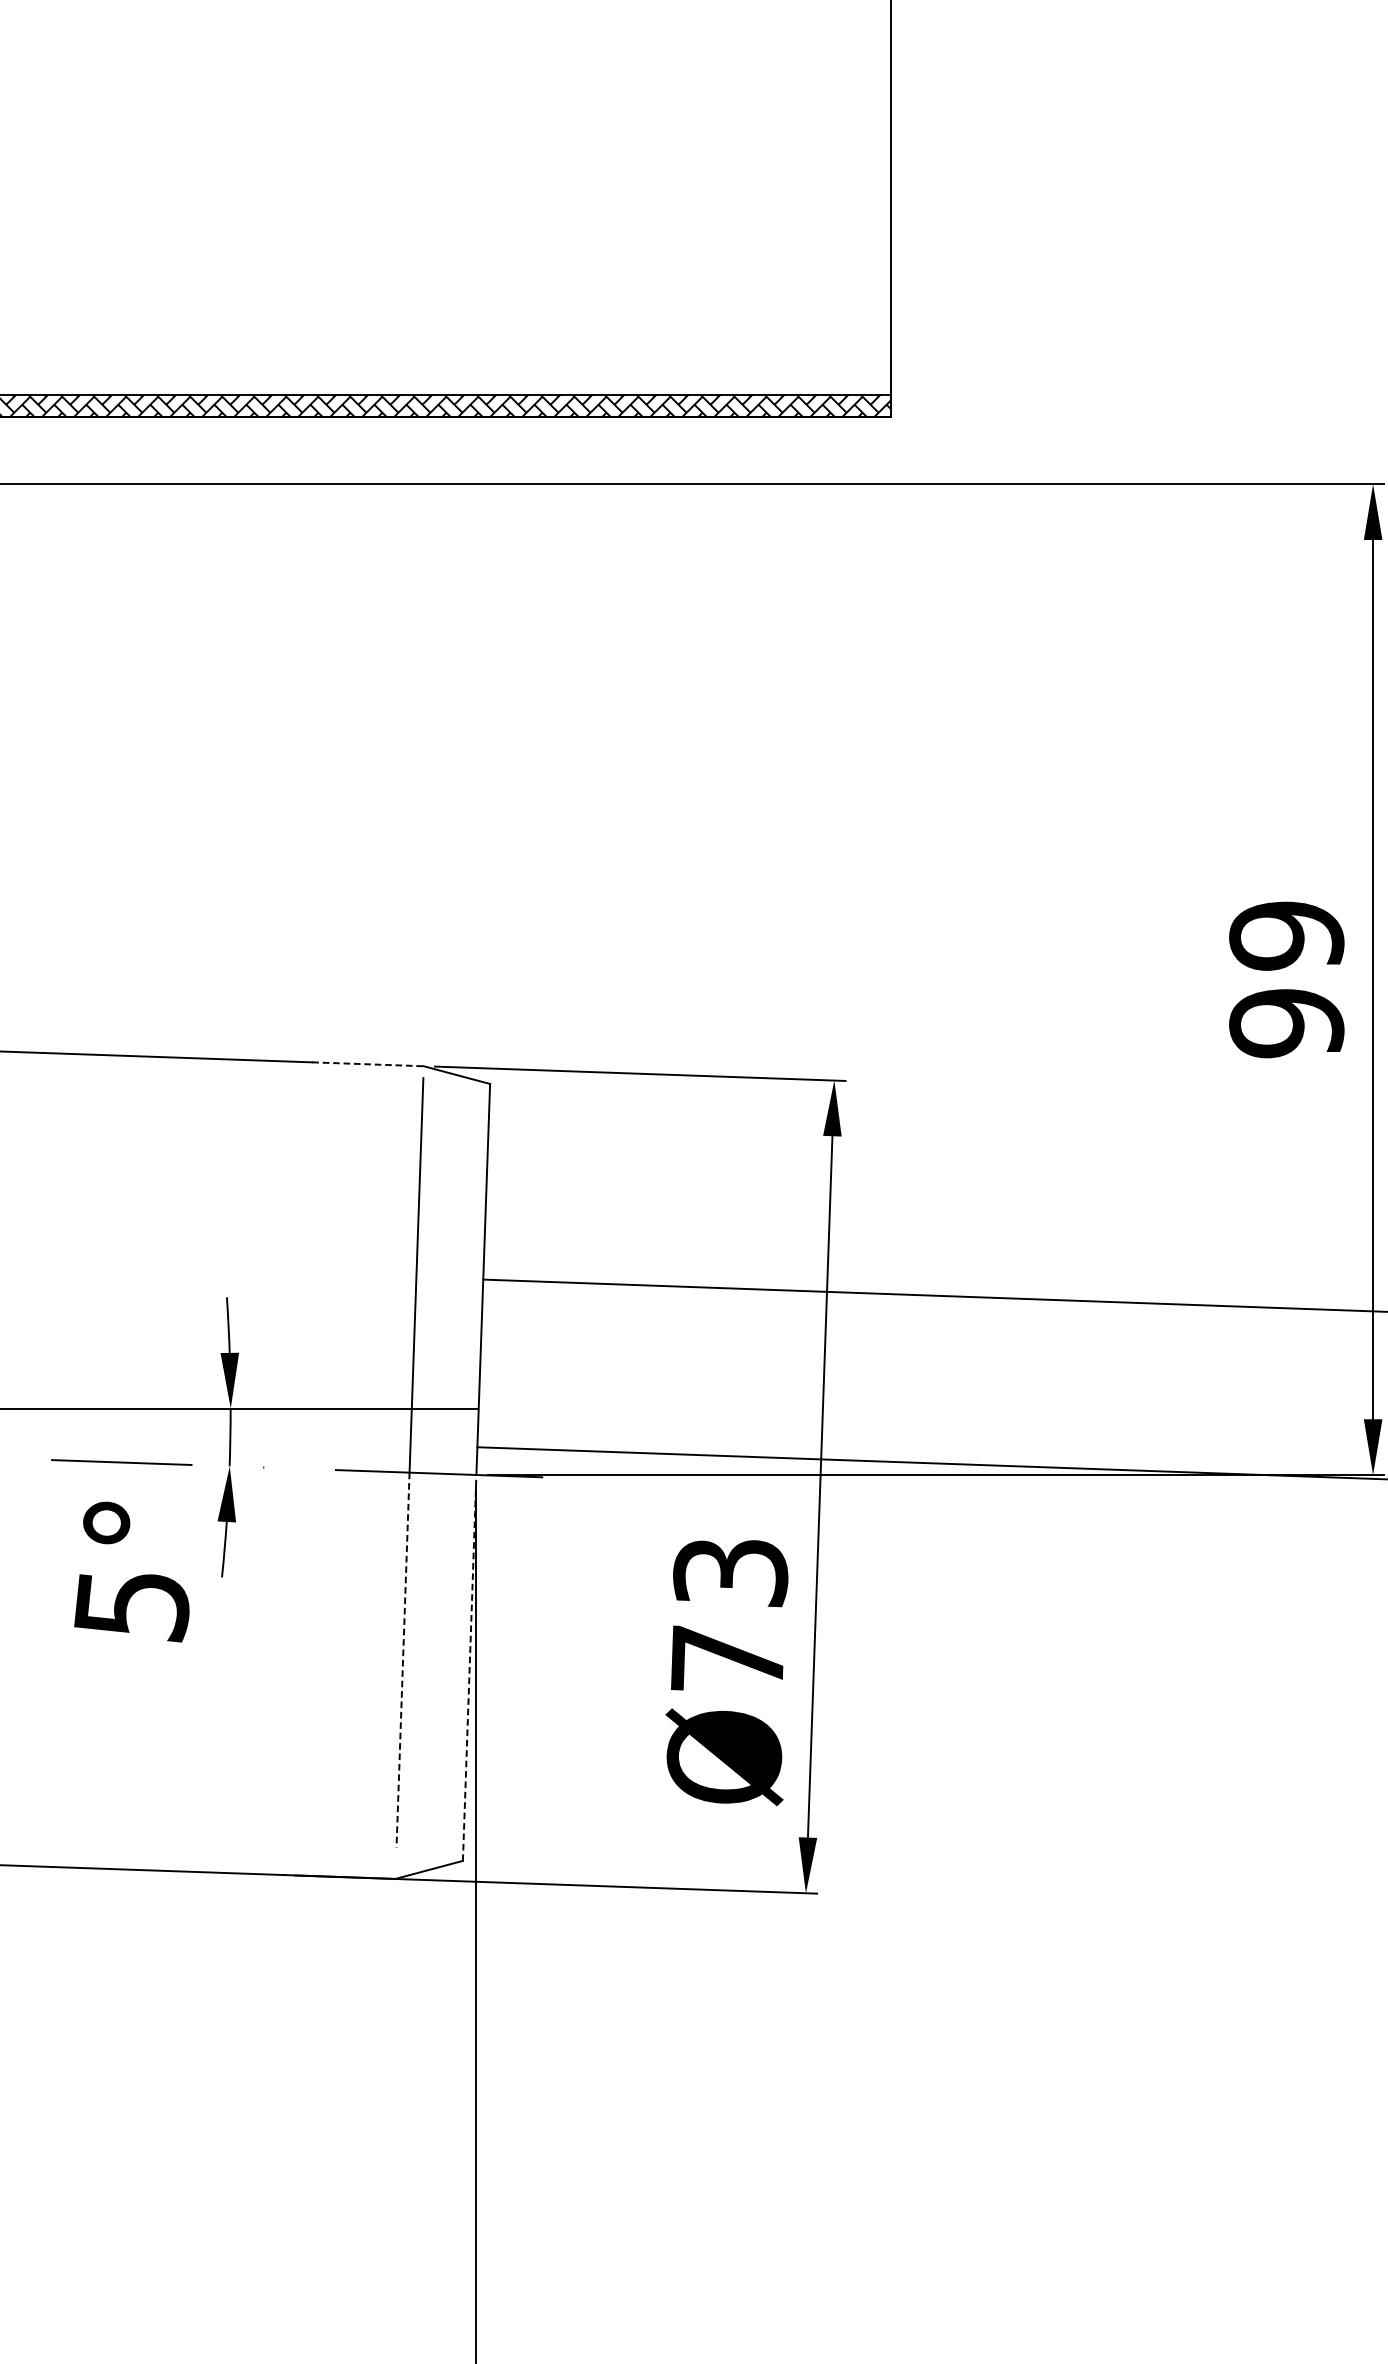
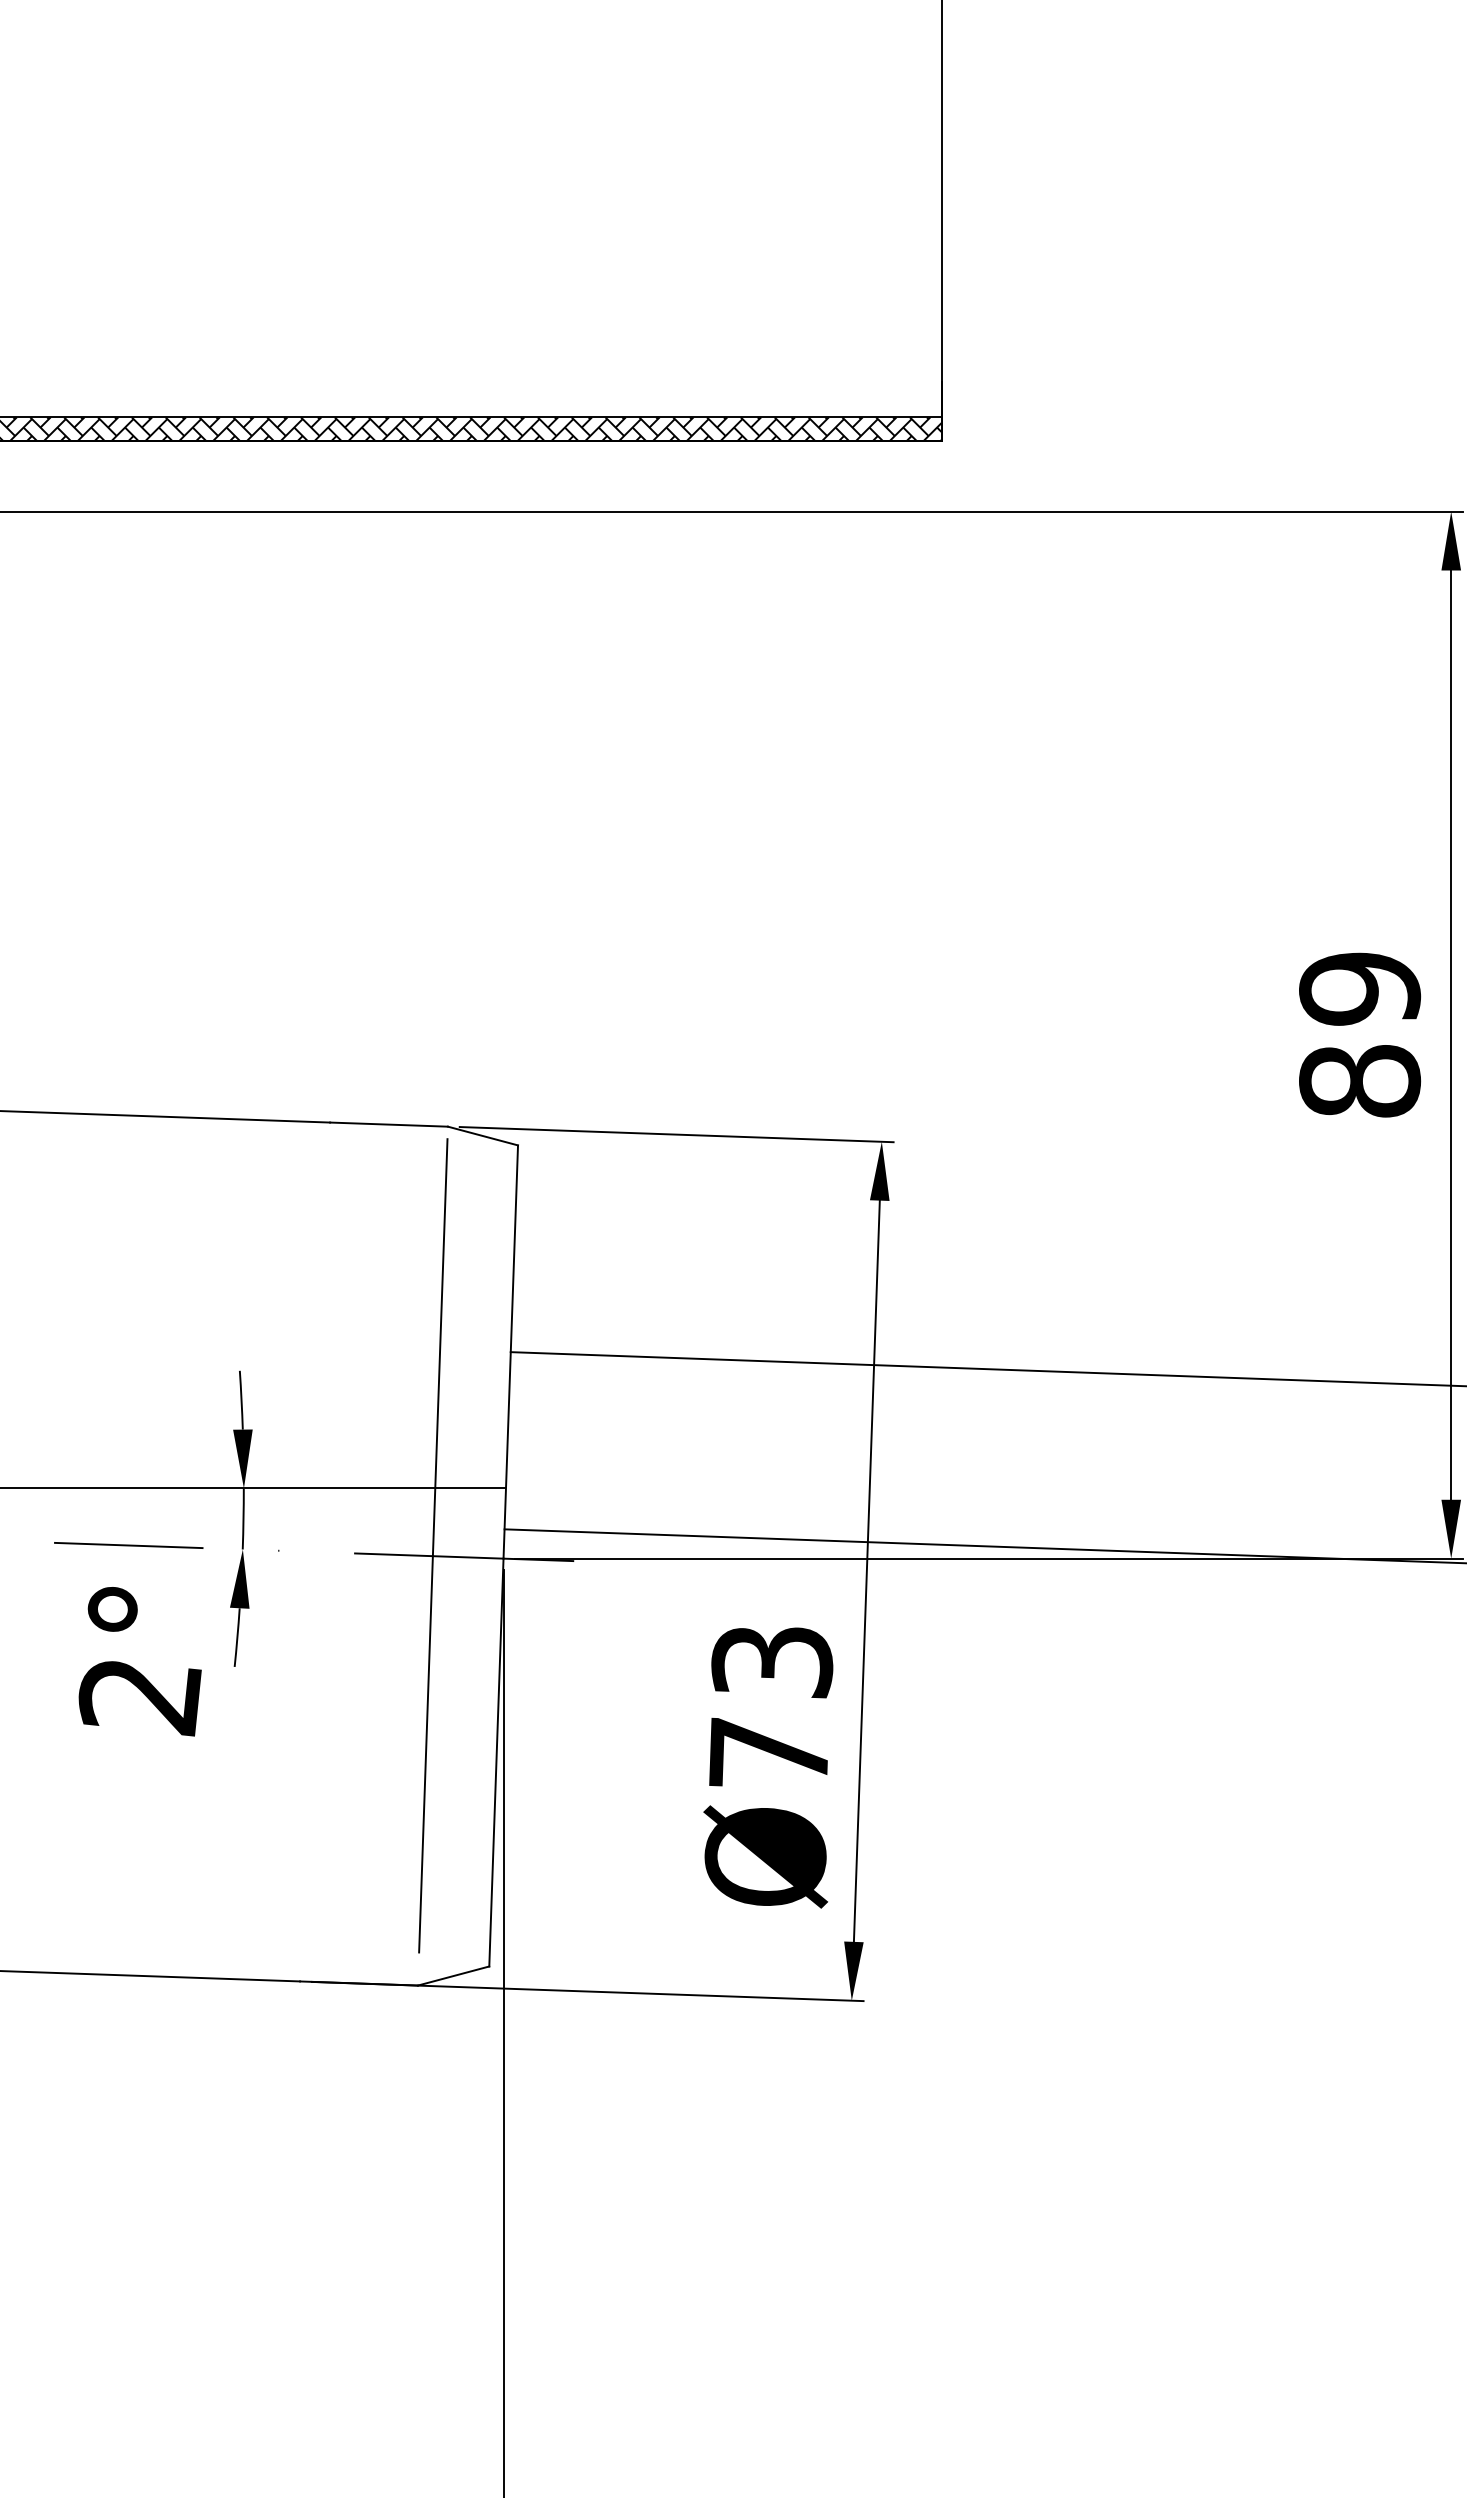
text: (1287, 1023) -> (1360, 1081), 99 -> 89
line: (368, 1064) -> (389, 1124), dashed -> solid
text: (131, 1607) -> (139, 1698), 5° -> 2°
line: (402, 1660) -> (425, 1754), dashed -> solid
line: (469, 1667) -> (496, 1762), dashed -> solid

